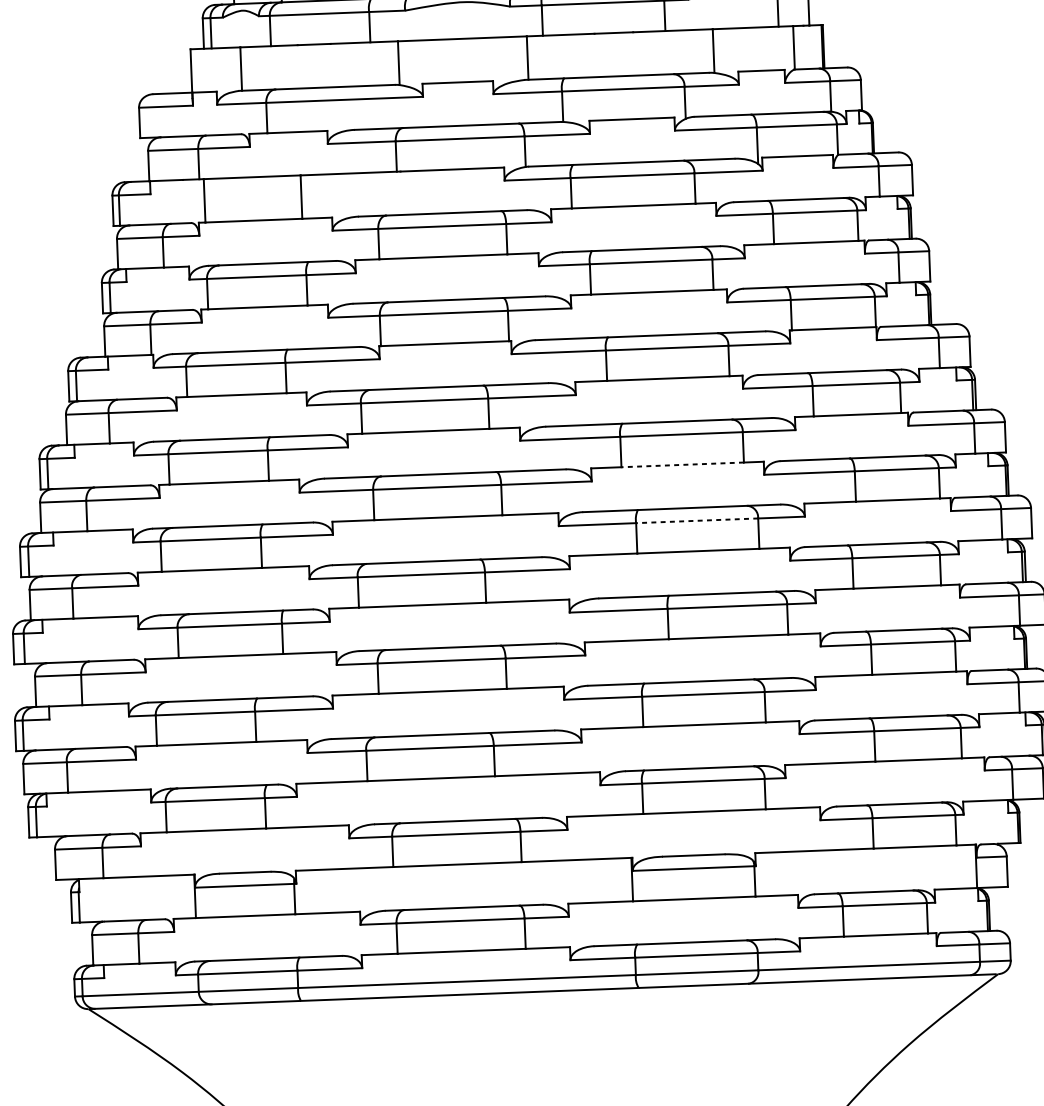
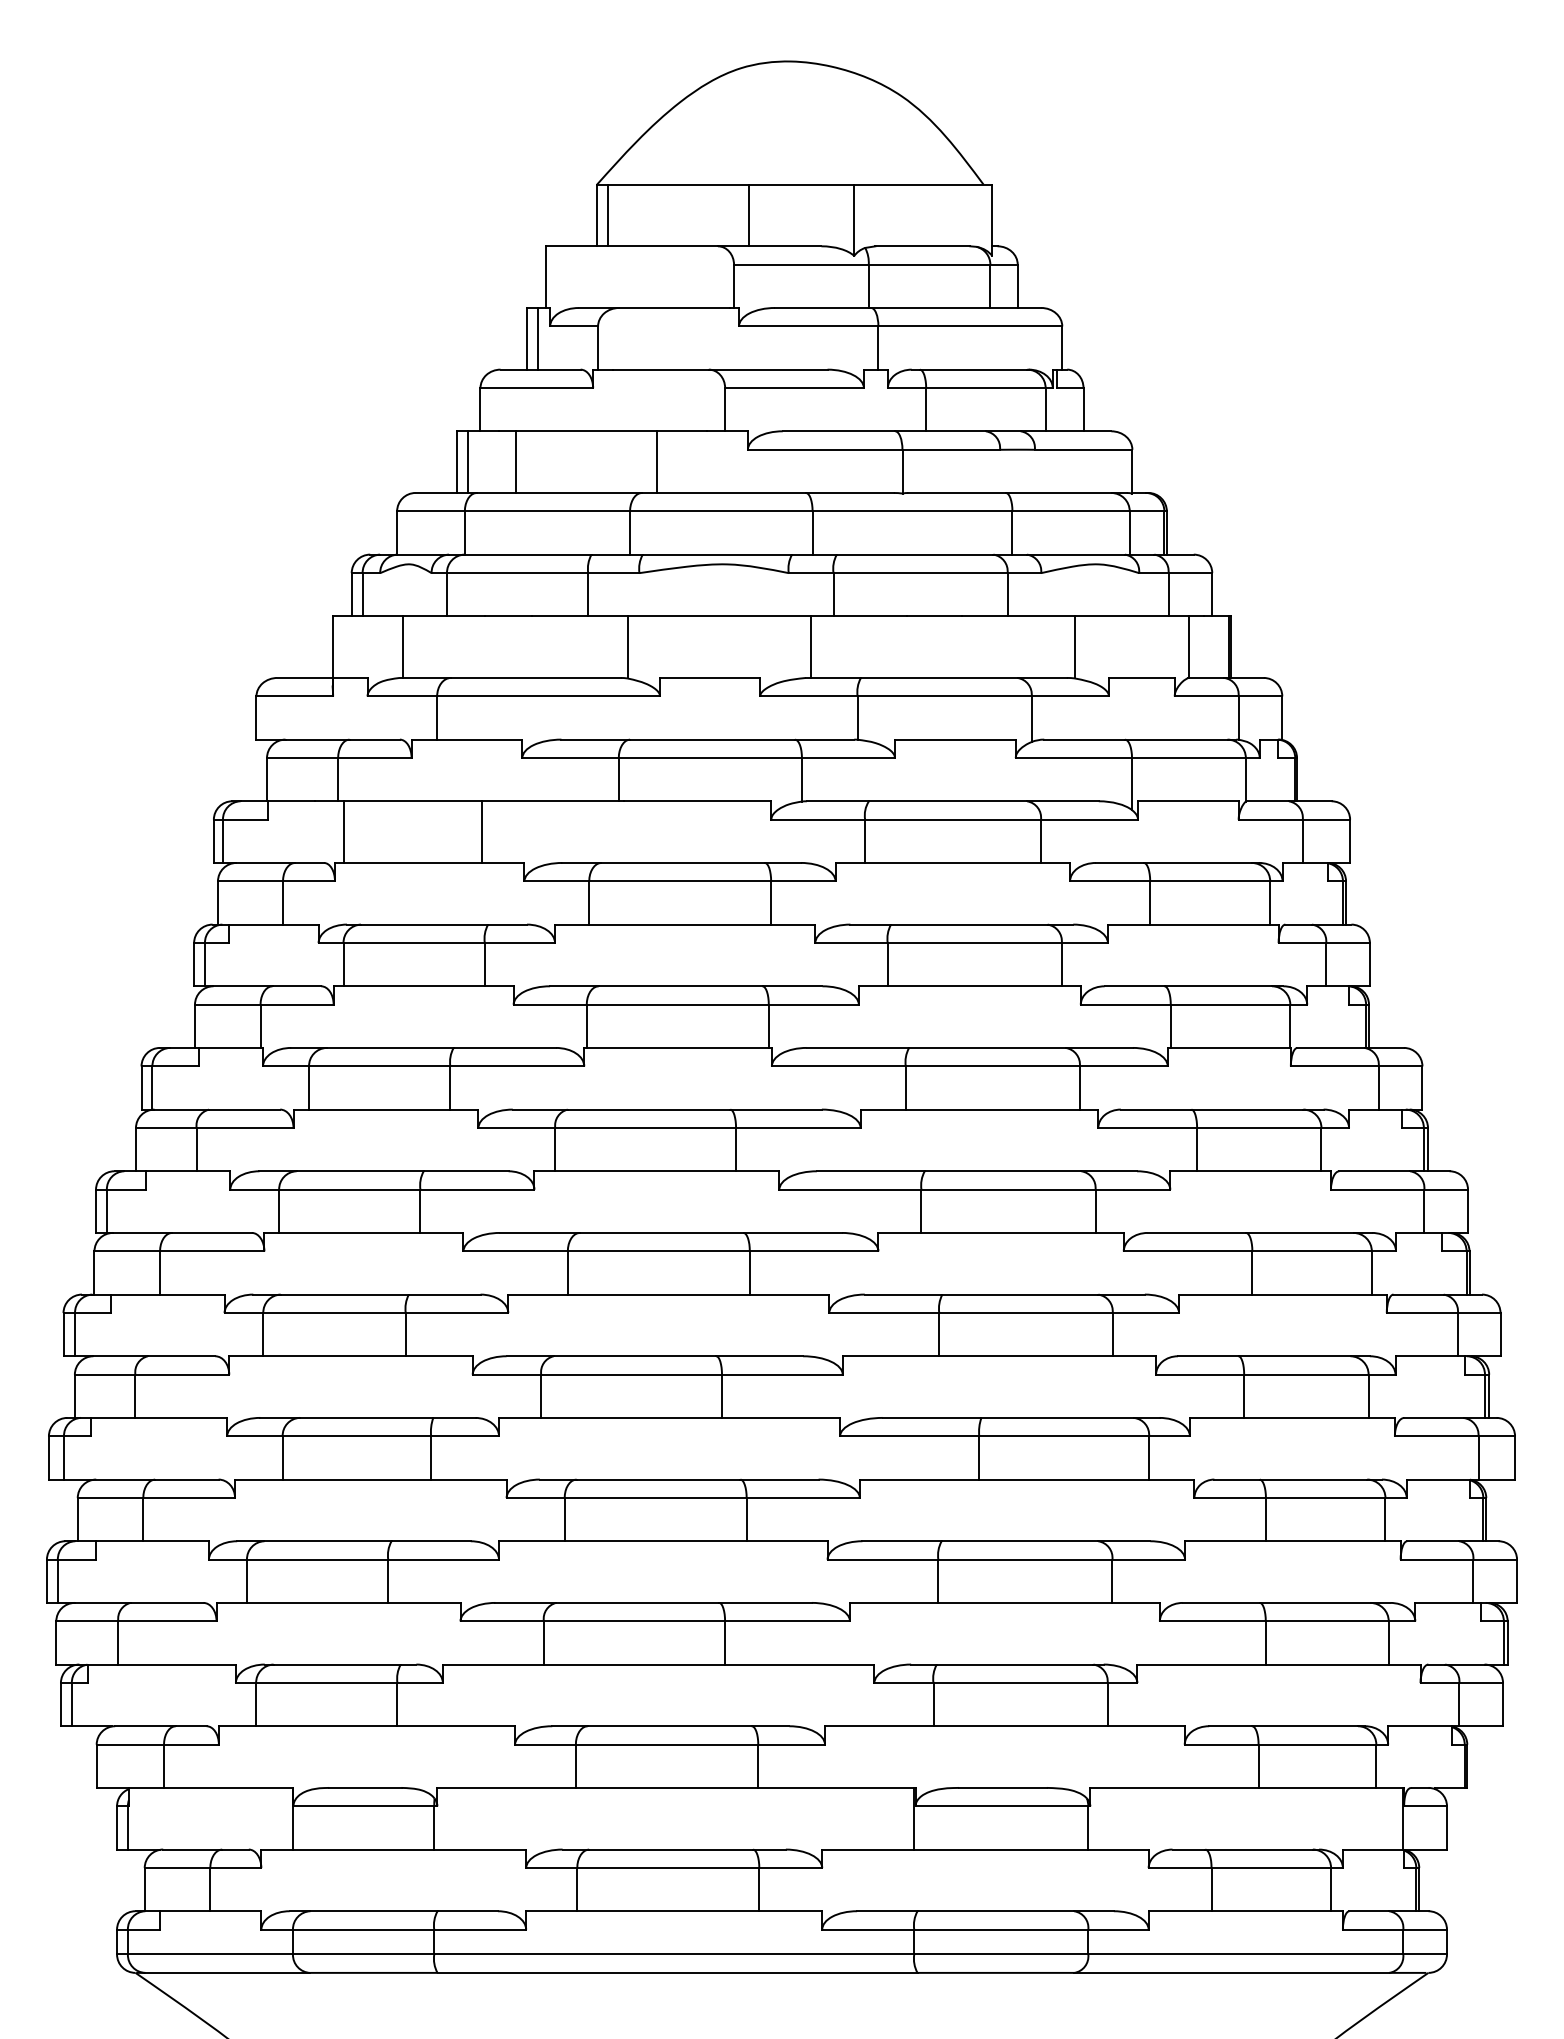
line: (681, 464) -> (1007, 1232), dashed -> solid
line: (696, 521) -> (1025, 1313), dashed -> solid

